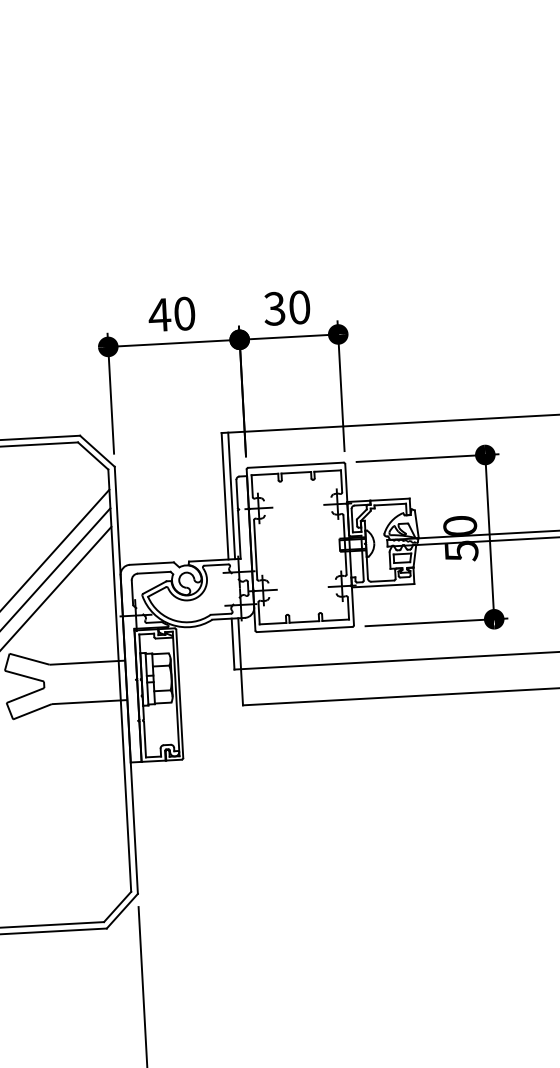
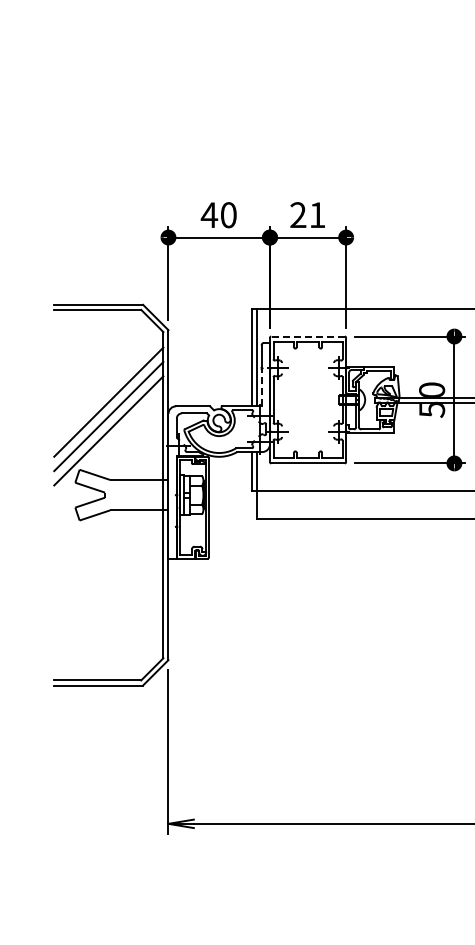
text: (286, 308) -> (307, 215), 30 -> 21
line: (296, 465) -> (308, 336), solid -> dashed
line: (239, 534) -> (261, 387), solid -> dashed

